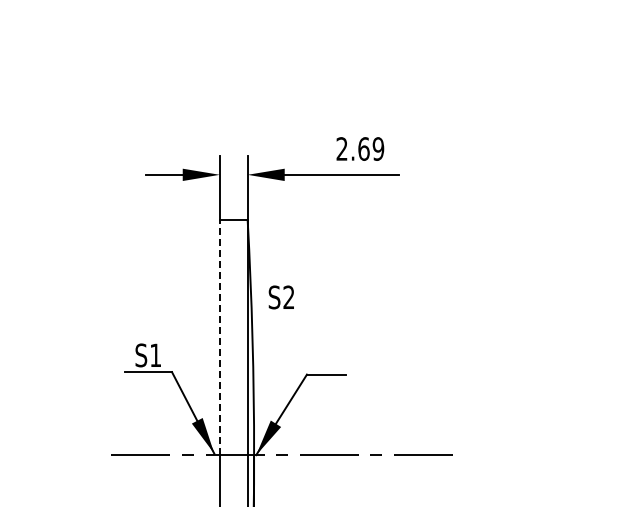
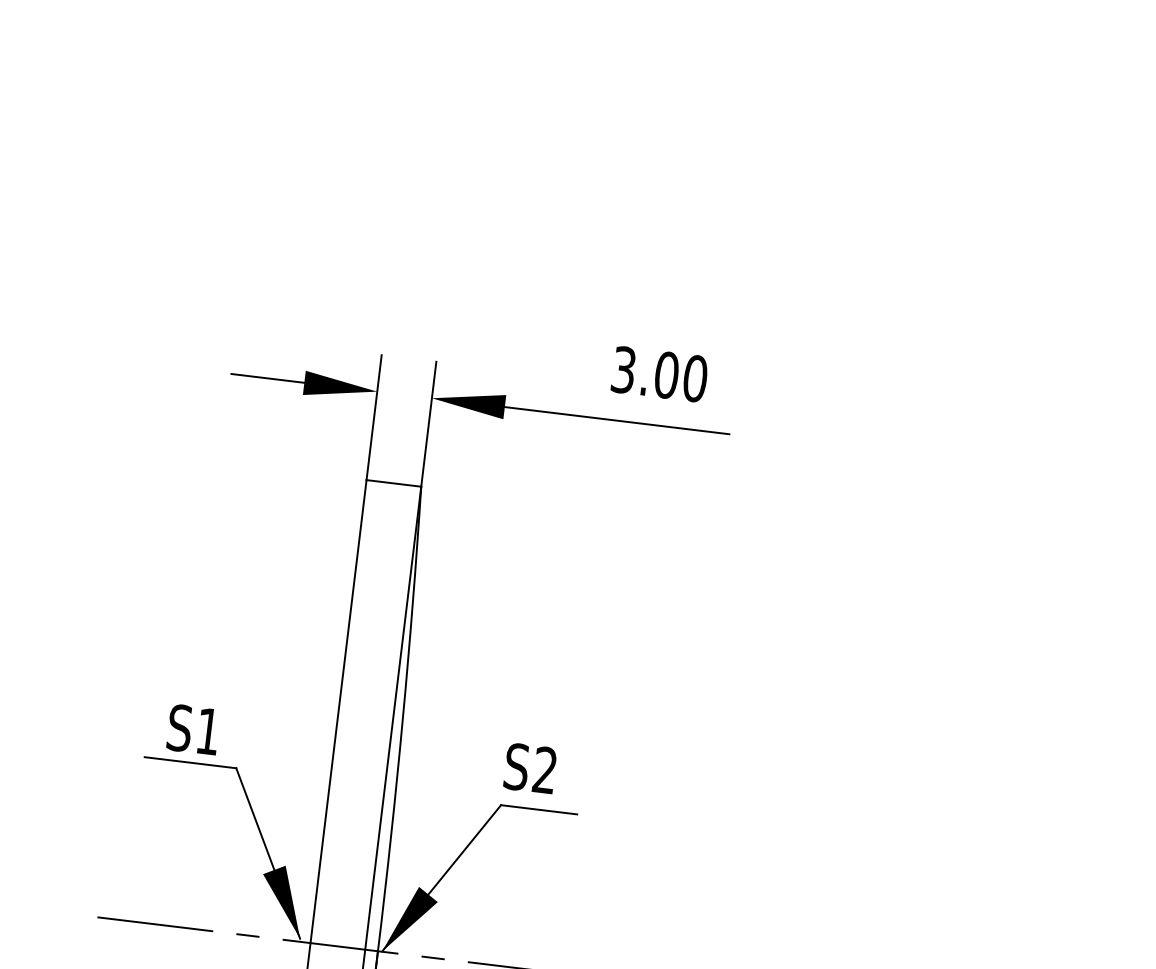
text: (360, 148) -> (660, 373), 2.69 -> 3.00
text: (280, 297) -> (528, 768), moved
line: (219, 337) -> (337, 711), dashed -> solid

